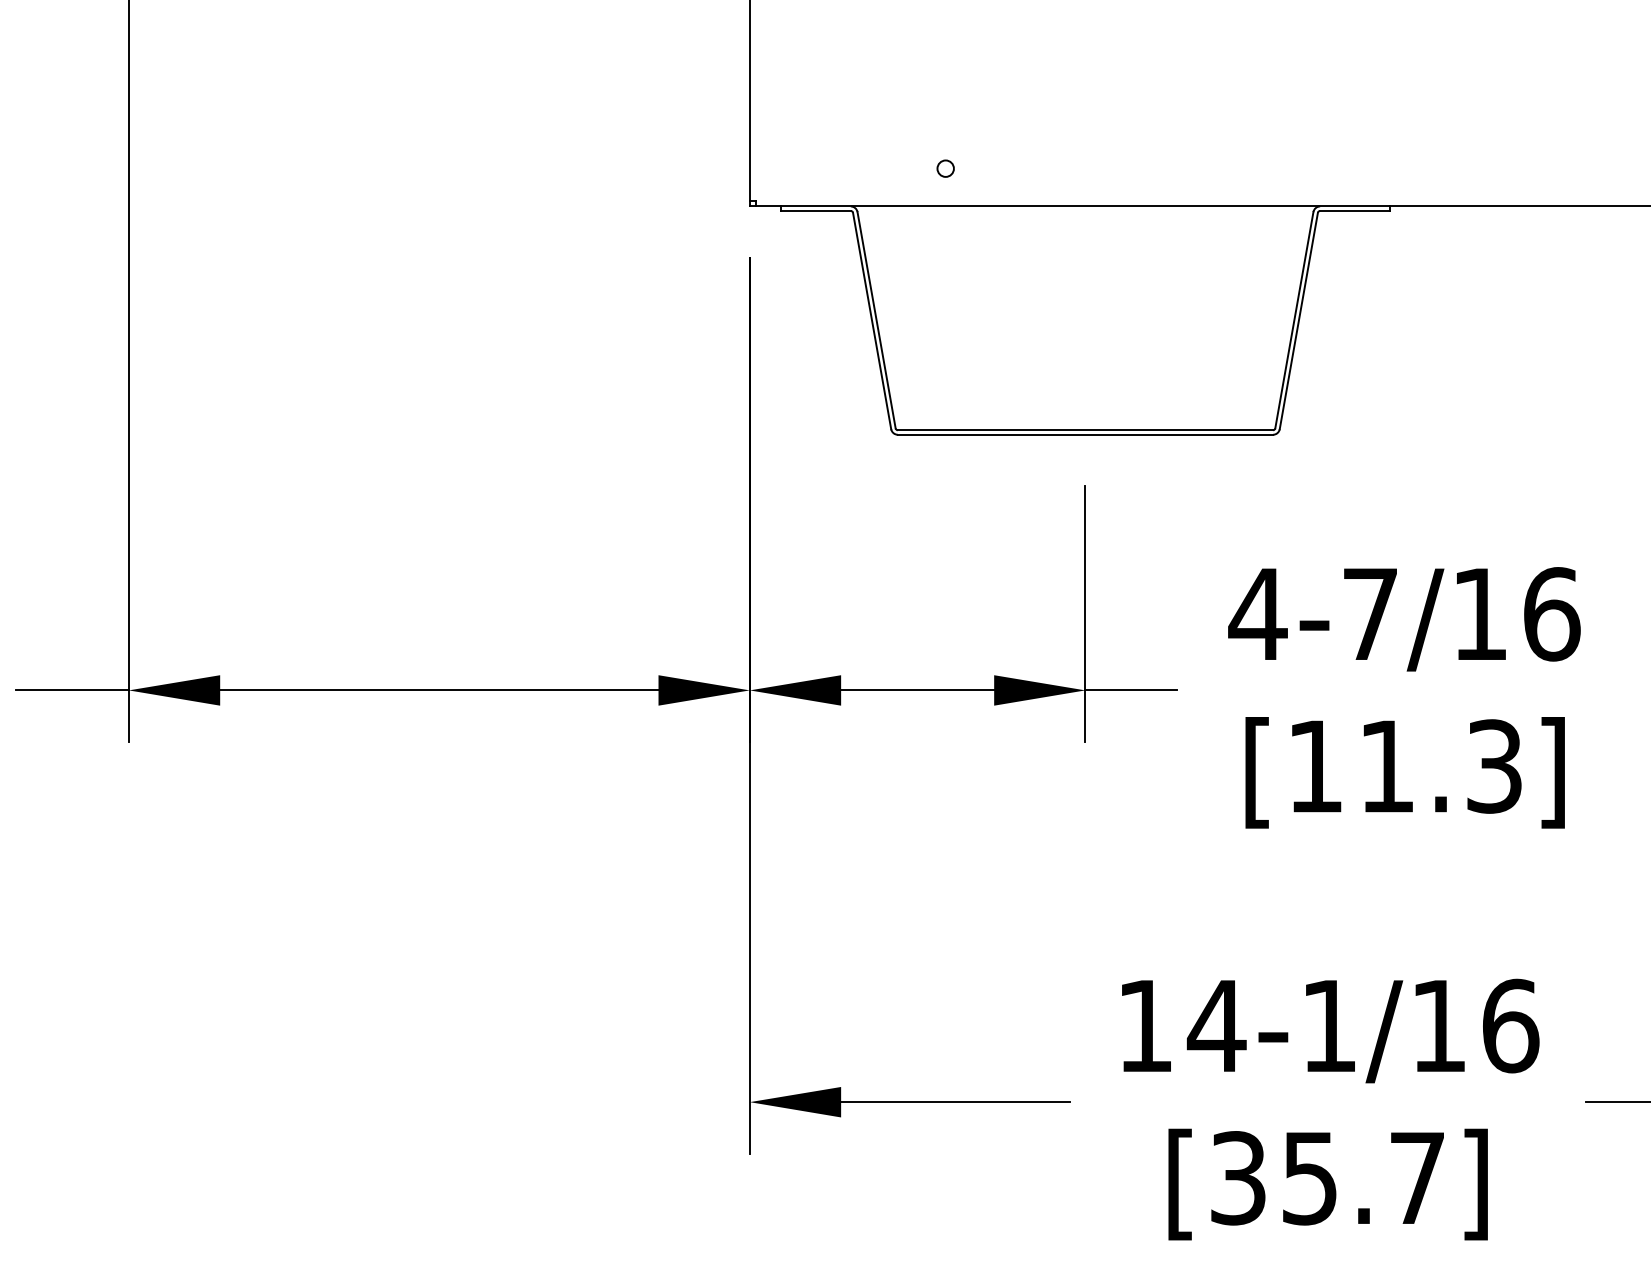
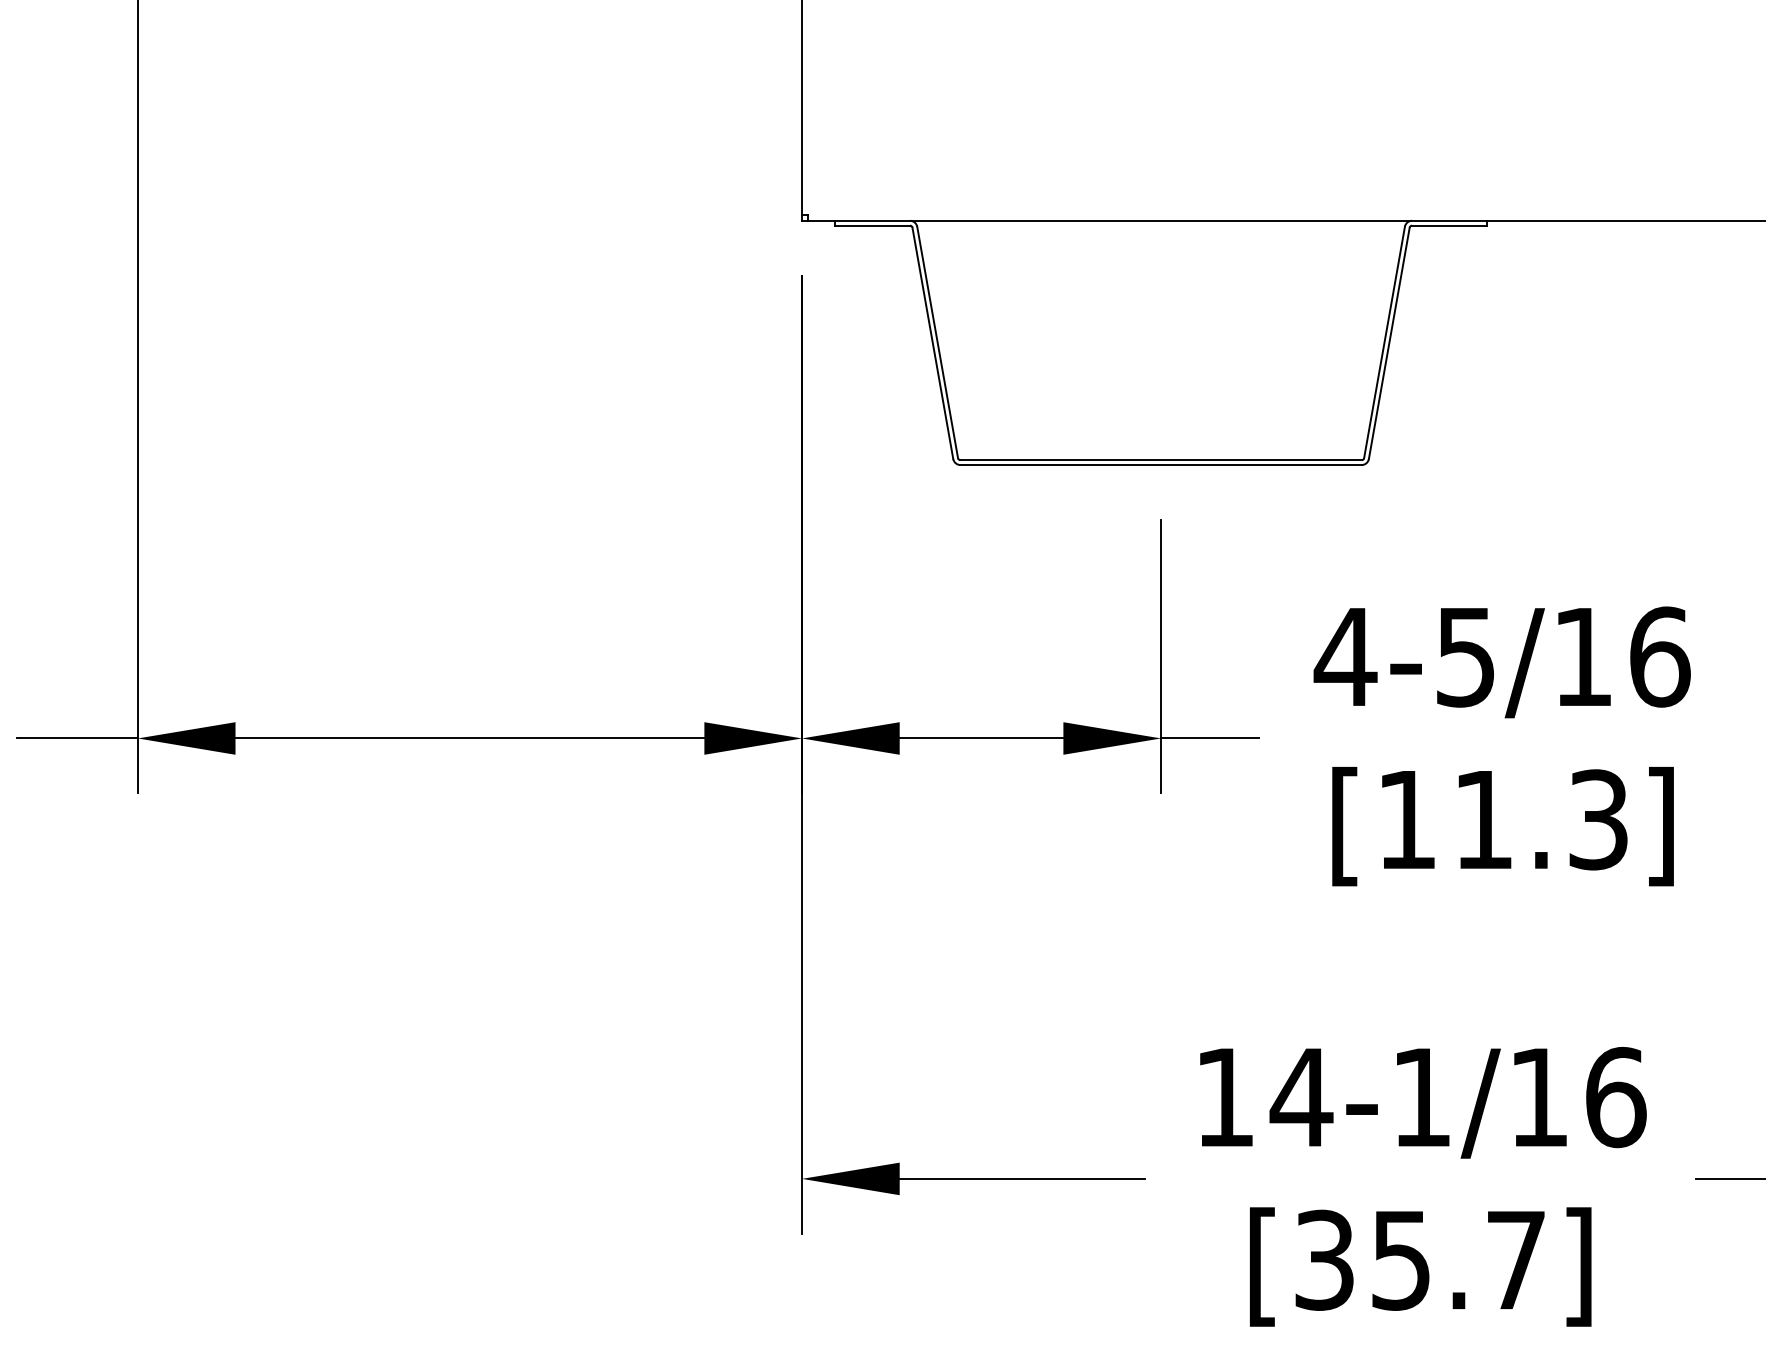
circle: (945, 168) -> (1011, 180), removed
text: (1370, 614) -> (1465, 657), 4-7/16 -> 4-5/16

